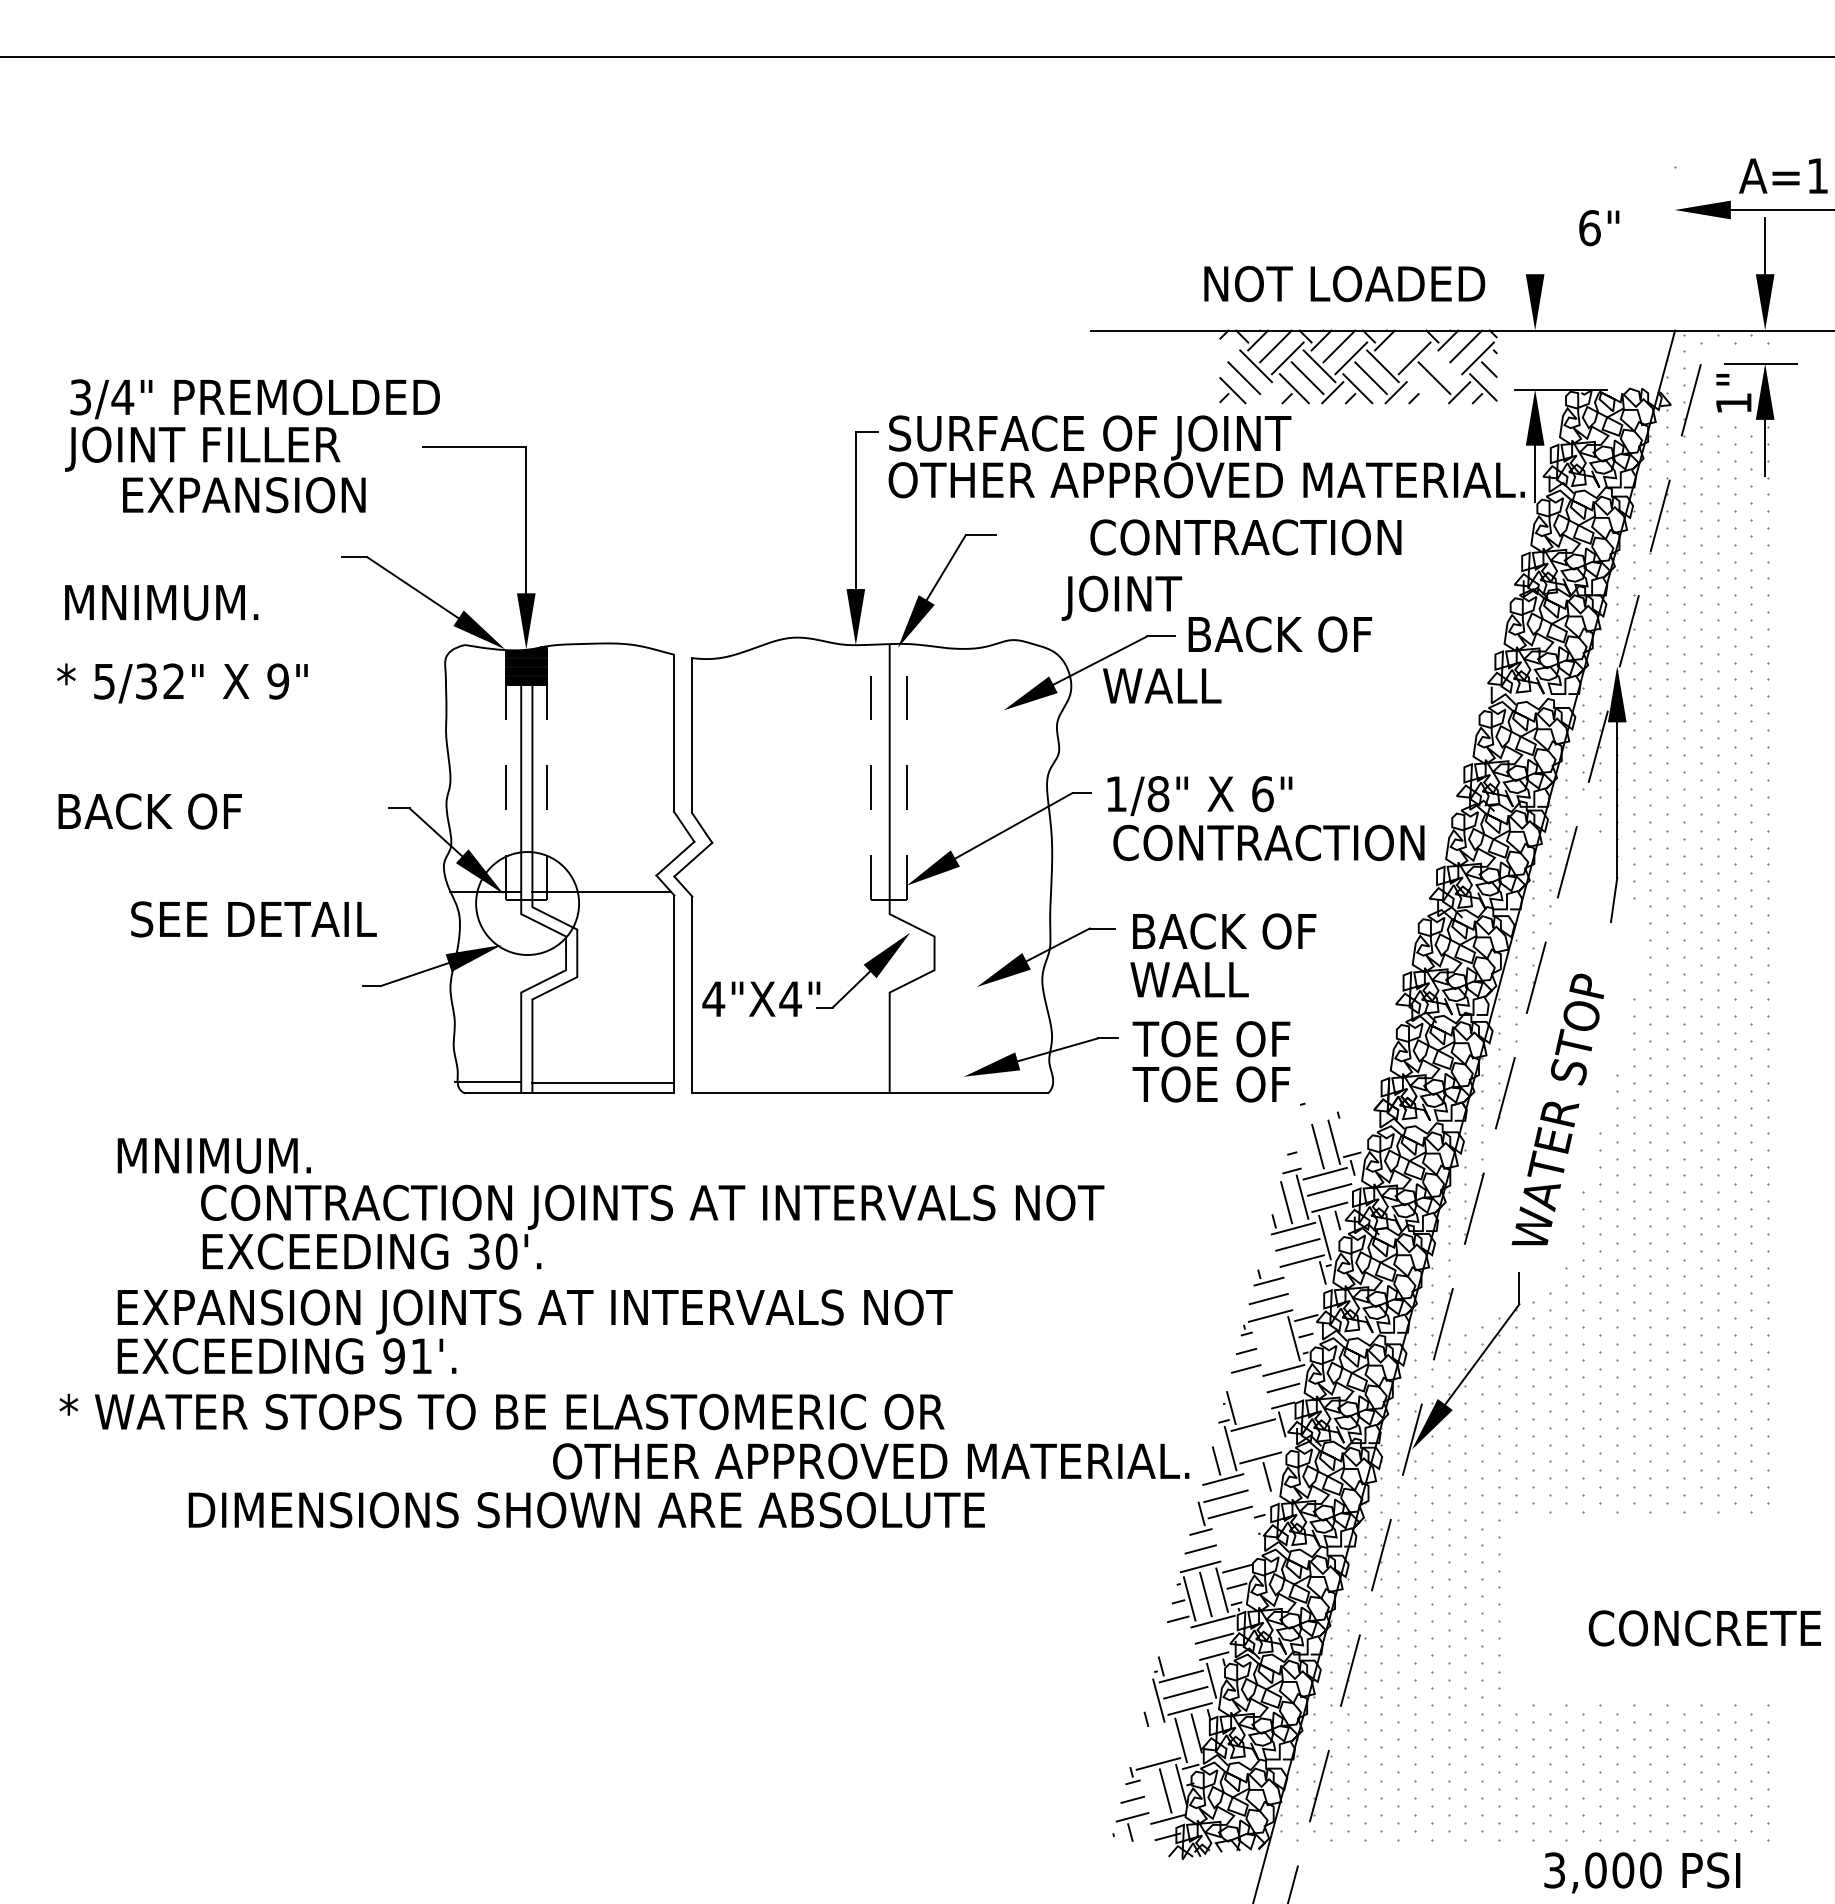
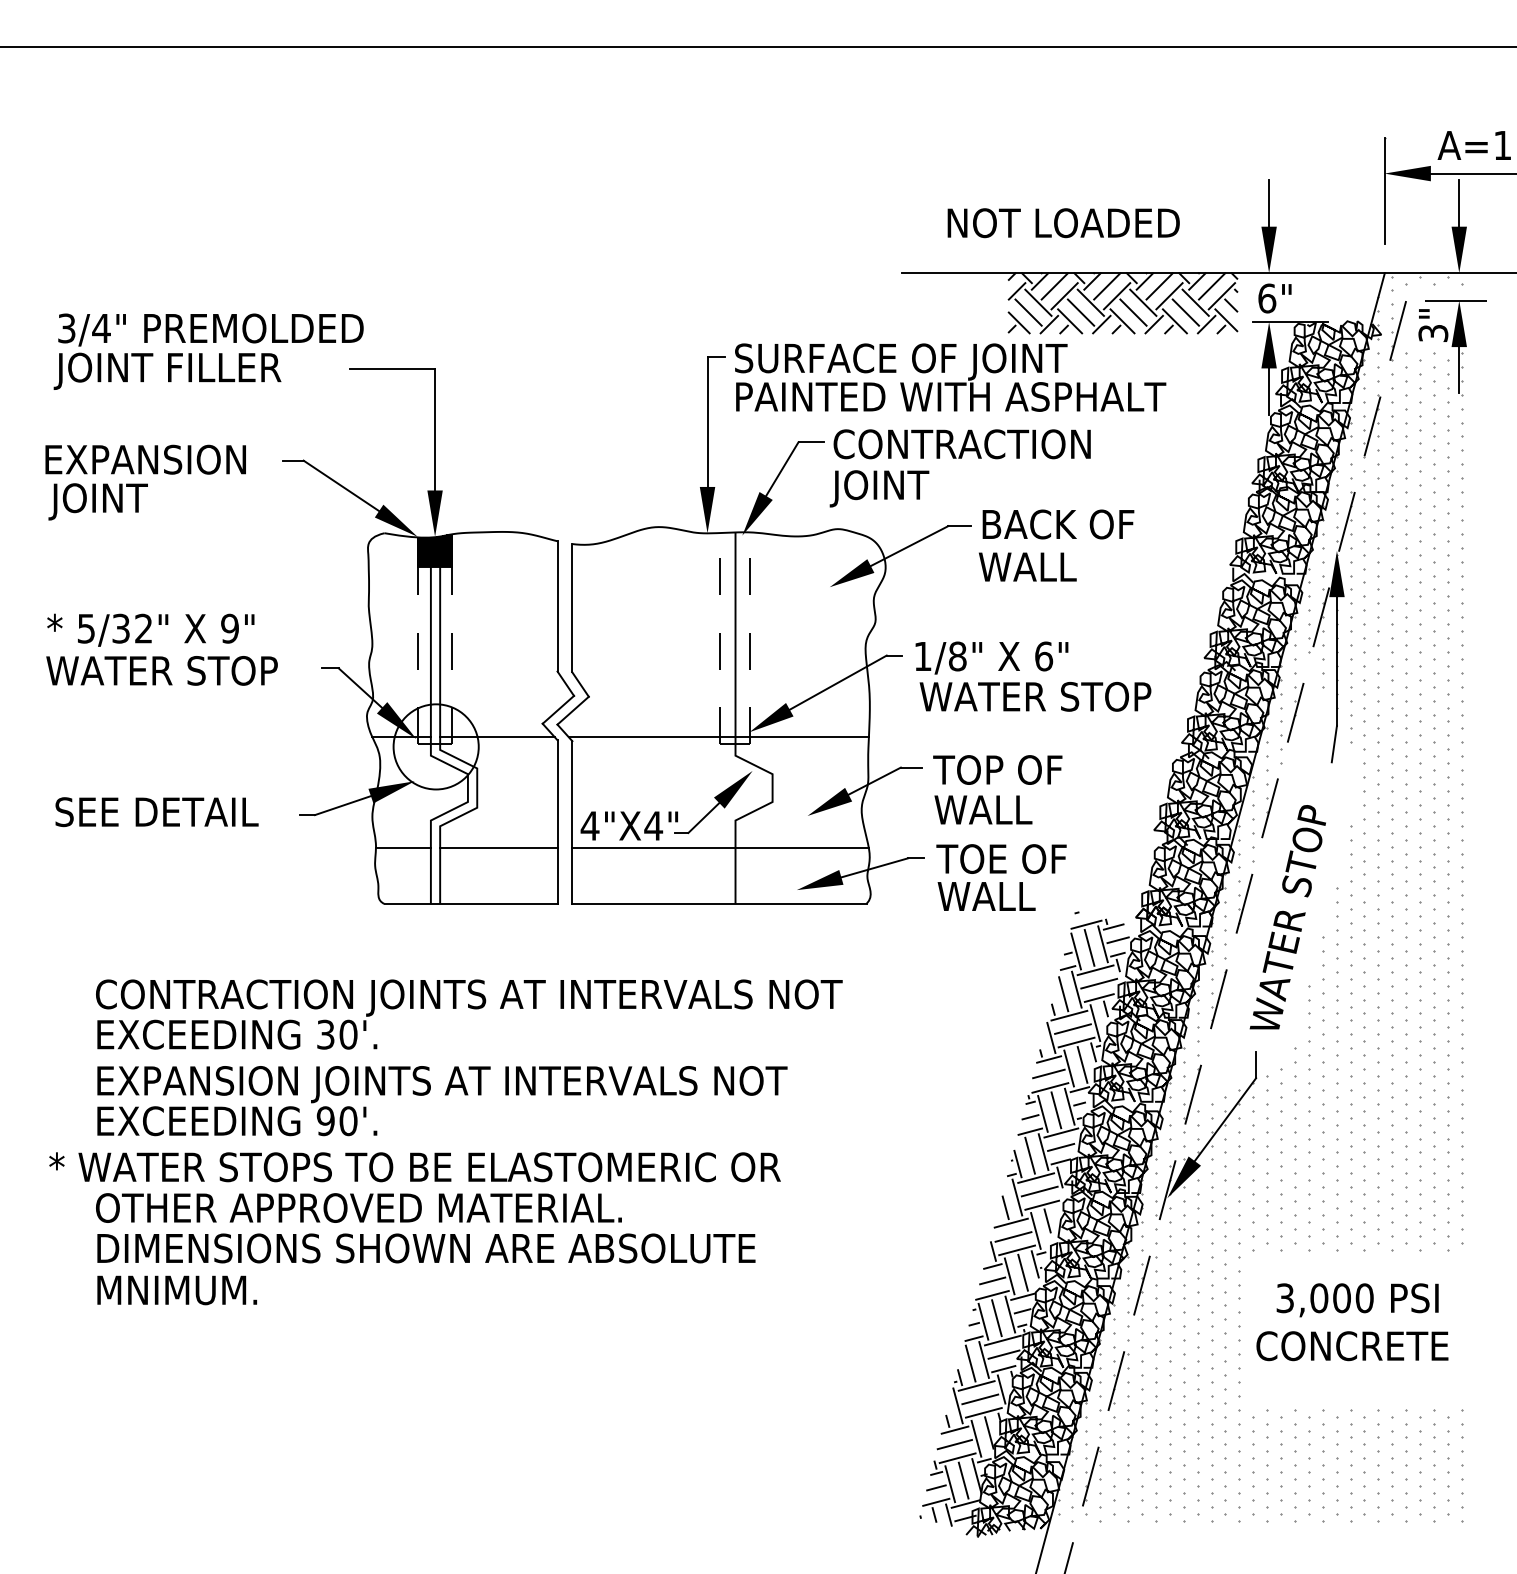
text: (1599, 228) -> (1275, 298), moved
line: (1674, 231) -> (1384, 191), added
line: (1535, 246) -> (1269, 203), added
text: (1344, 283) -> (1063, 222), moved
line: (1402, 346) -> (1159, 286), added
line: (1230, 352) -> (1017, 291), added
line: (1446, 366) -> (1195, 302), added
line: (1420, 388) -> (1174, 321), added
line: (1268, 392) -> (1048, 324), added
text: (1733, 403) -> (1433, 333), 1" -> 3"
text: (1206, 480) -> (997, 397), OTHER APPROVED MATERIAL. -> PAINTED WITH ASPHALT
text: (244, 495) -> (145, 460), moved
text: (1245, 537) -> (961, 444), moved
text: (1121, 597) -> (879, 488), moved
text: (158, 606) -> (131, 501), MNIMUM. -> JOINT
text: (182, 683) -> (150, 630), moved
text: (1162, 685) -> (1028, 566), moved
text: (196, 811) -> (162, 670), BACK OF -> WATER STOP
text: (1268, 842) -> (1048, 696), CONTRACTION -> WATER STOP
line: (869, 891) -> (718, 736), added
text: (253, 919) -> (156, 812), moved
text: (1222, 931) -> (1010, 770), BACK OF -> TOP OF
line: (871, 1026) -> (720, 848), added
line: (487, 1082) -> (403, 848), moved
line: (603, 1083) -> (498, 848), moved
text: (1211, 1084) -> (1001, 896), TOE OF -> WALL
line: (1314, 1118) -> (1086, 924), added
line: (1347, 1121) -> (1113, 927), added
line: (1352, 1136) -> (1118, 939), added
line: (1301, 1150) -> (1075, 951), added
text: (213, 1155) -> (176, 1290), moved
text: (652, 1226) -> (469, 1013), moved
line: (1271, 1255) -> (1051, 1037), added
line: (1309, 1287) -> (1082, 1064), added
line: (1293, 1292) -> (1069, 1068), added
line: (1277, 1342) -> (1056, 1109), added
line: (1261, 1347) -> (1042, 1113), added
text: (421, 1356) -> (348, 1121), 91'. -> 90'.
line: (1262, 1393) -> (1043, 1151), added
line: (1245, 1397) -> (1029, 1155), added
line: (1257, 1441) -> (1039, 1191), added
text: (871, 1461) -> (359, 1208), moved
line: (1252, 1488) -> (1035, 1230), added
text: (586, 1510) -> (426, 1248), moved
line: (1252, 1529) -> (1035, 1264), added
line: (1237, 1539) -> (1023, 1272), added
line: (1221, 1543) -> (1009, 1275), added
text: (1704, 1628) -> (1352, 1346), moved
line: (1190, 1644) -> (984, 1359), added
line: (1173, 1649) -> (970, 1363), added
line: (1155, 1729) -> (955, 1429), added
line: (1154, 1746) -> (954, 1443), added
line: (1149, 1795) -> (950, 1484), added
line: (1147, 1832) -> (948, 1514), added
text: (1642, 1872) -> (1357, 1299), moved

